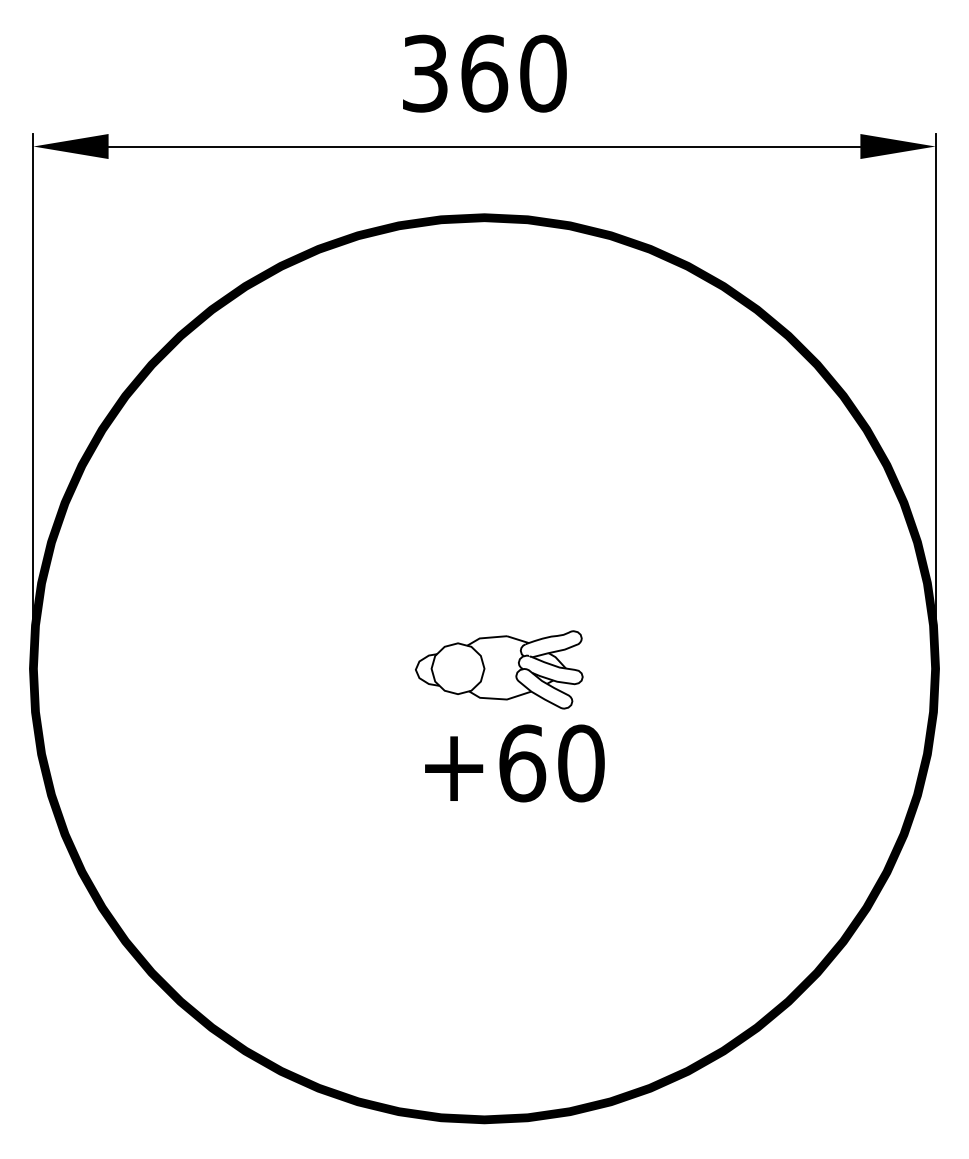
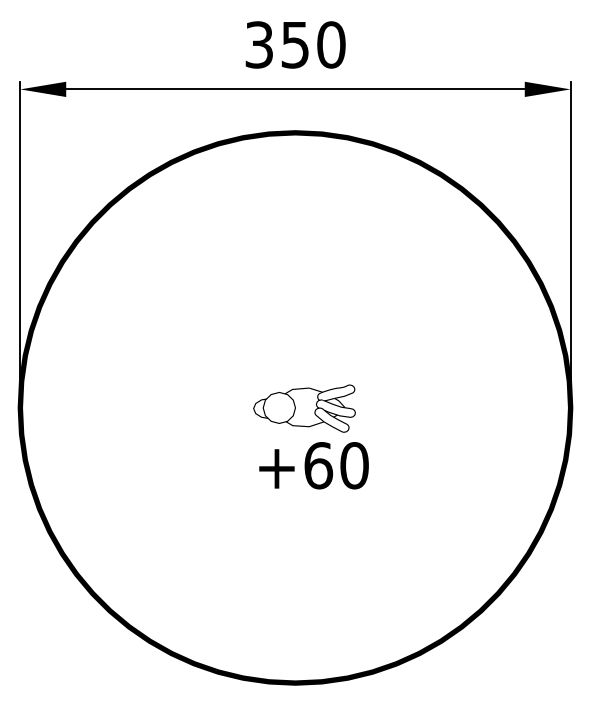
text: (484, 72) -> (295, 44), 360 -> 350

